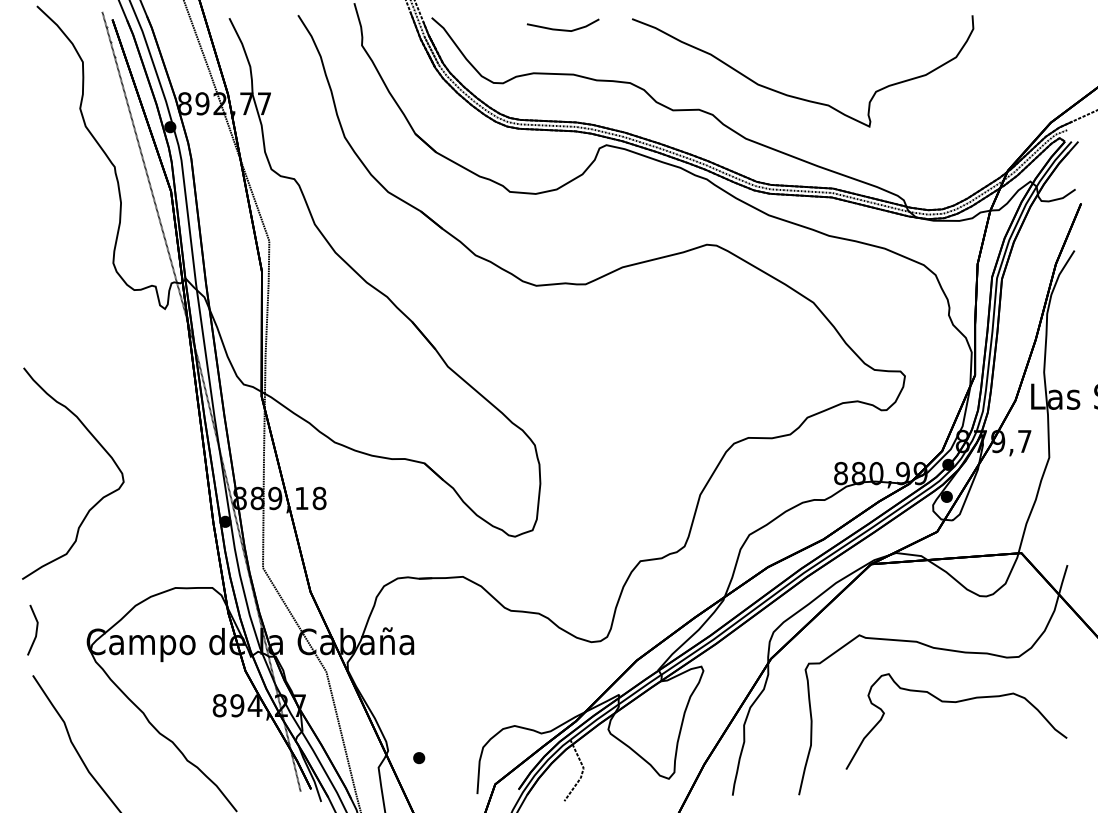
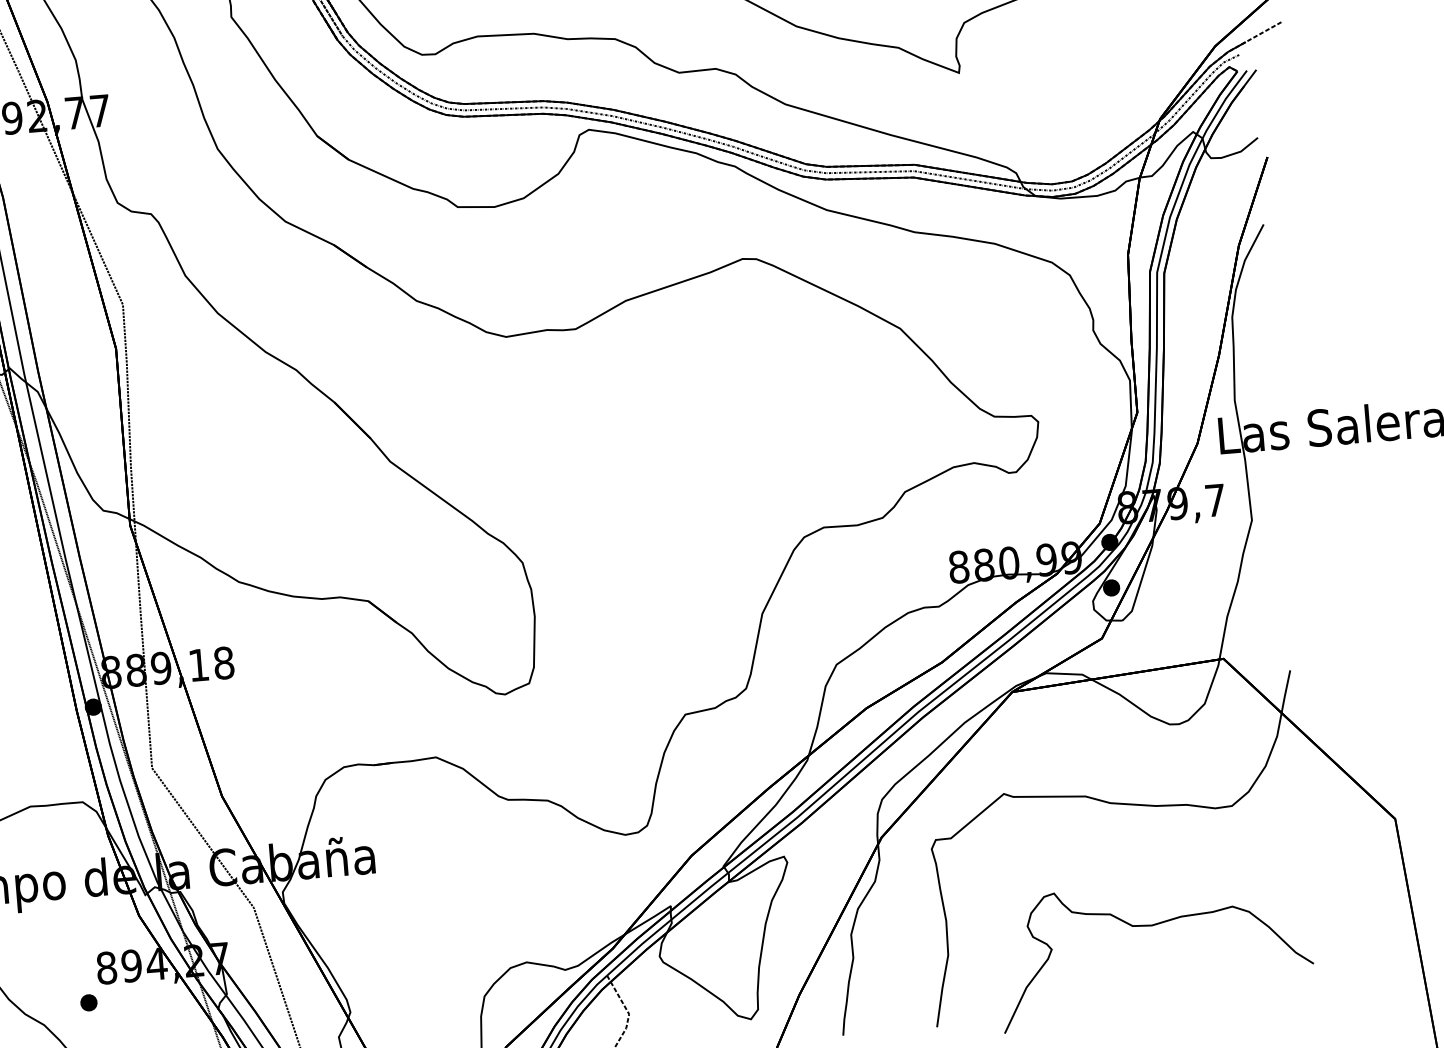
curve: (956, 702) -> (1153, 925), moved
part: (419, 758) -> (89, 1003), moved

